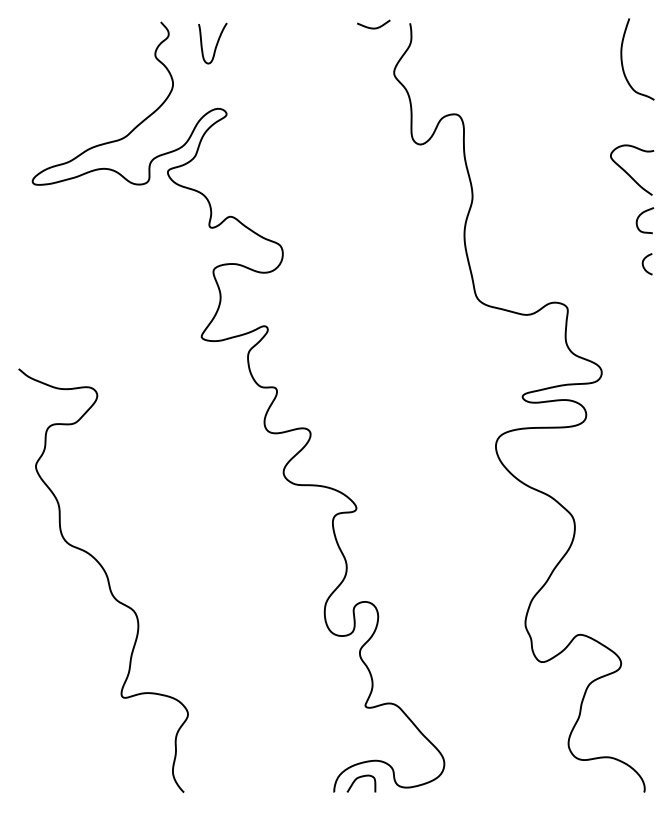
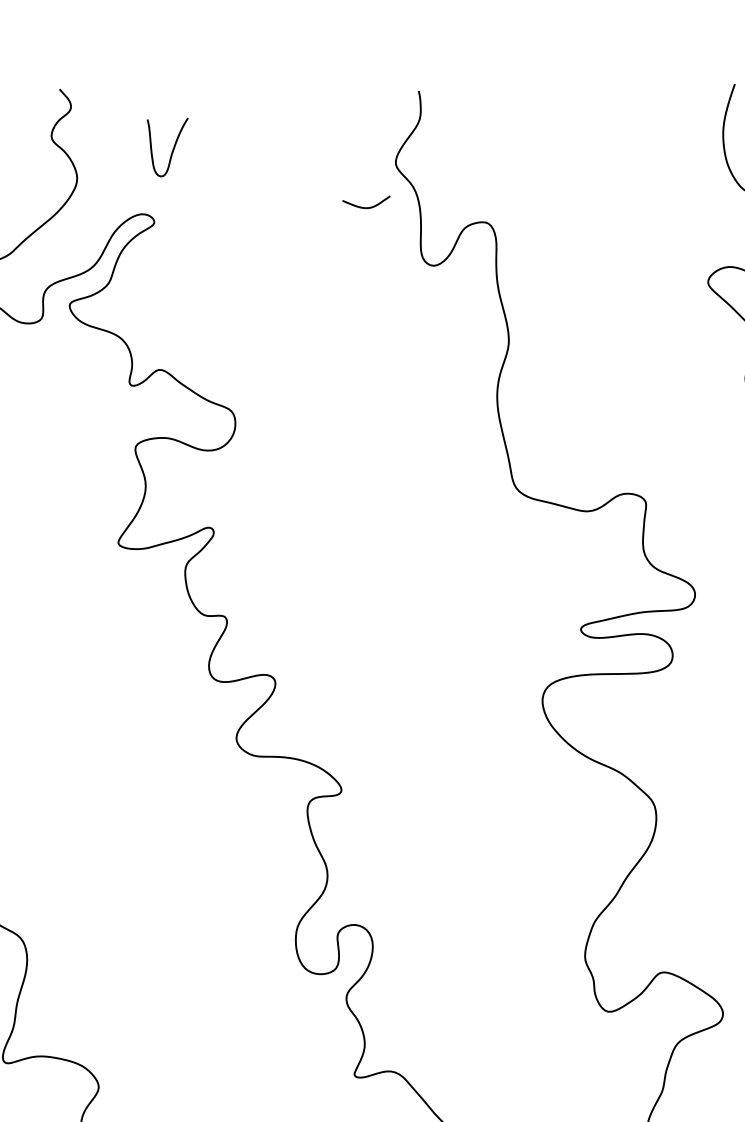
curve: (373, 27) -> (366, 206), moved
curve: (215, 45) -> (171, 150), moved

